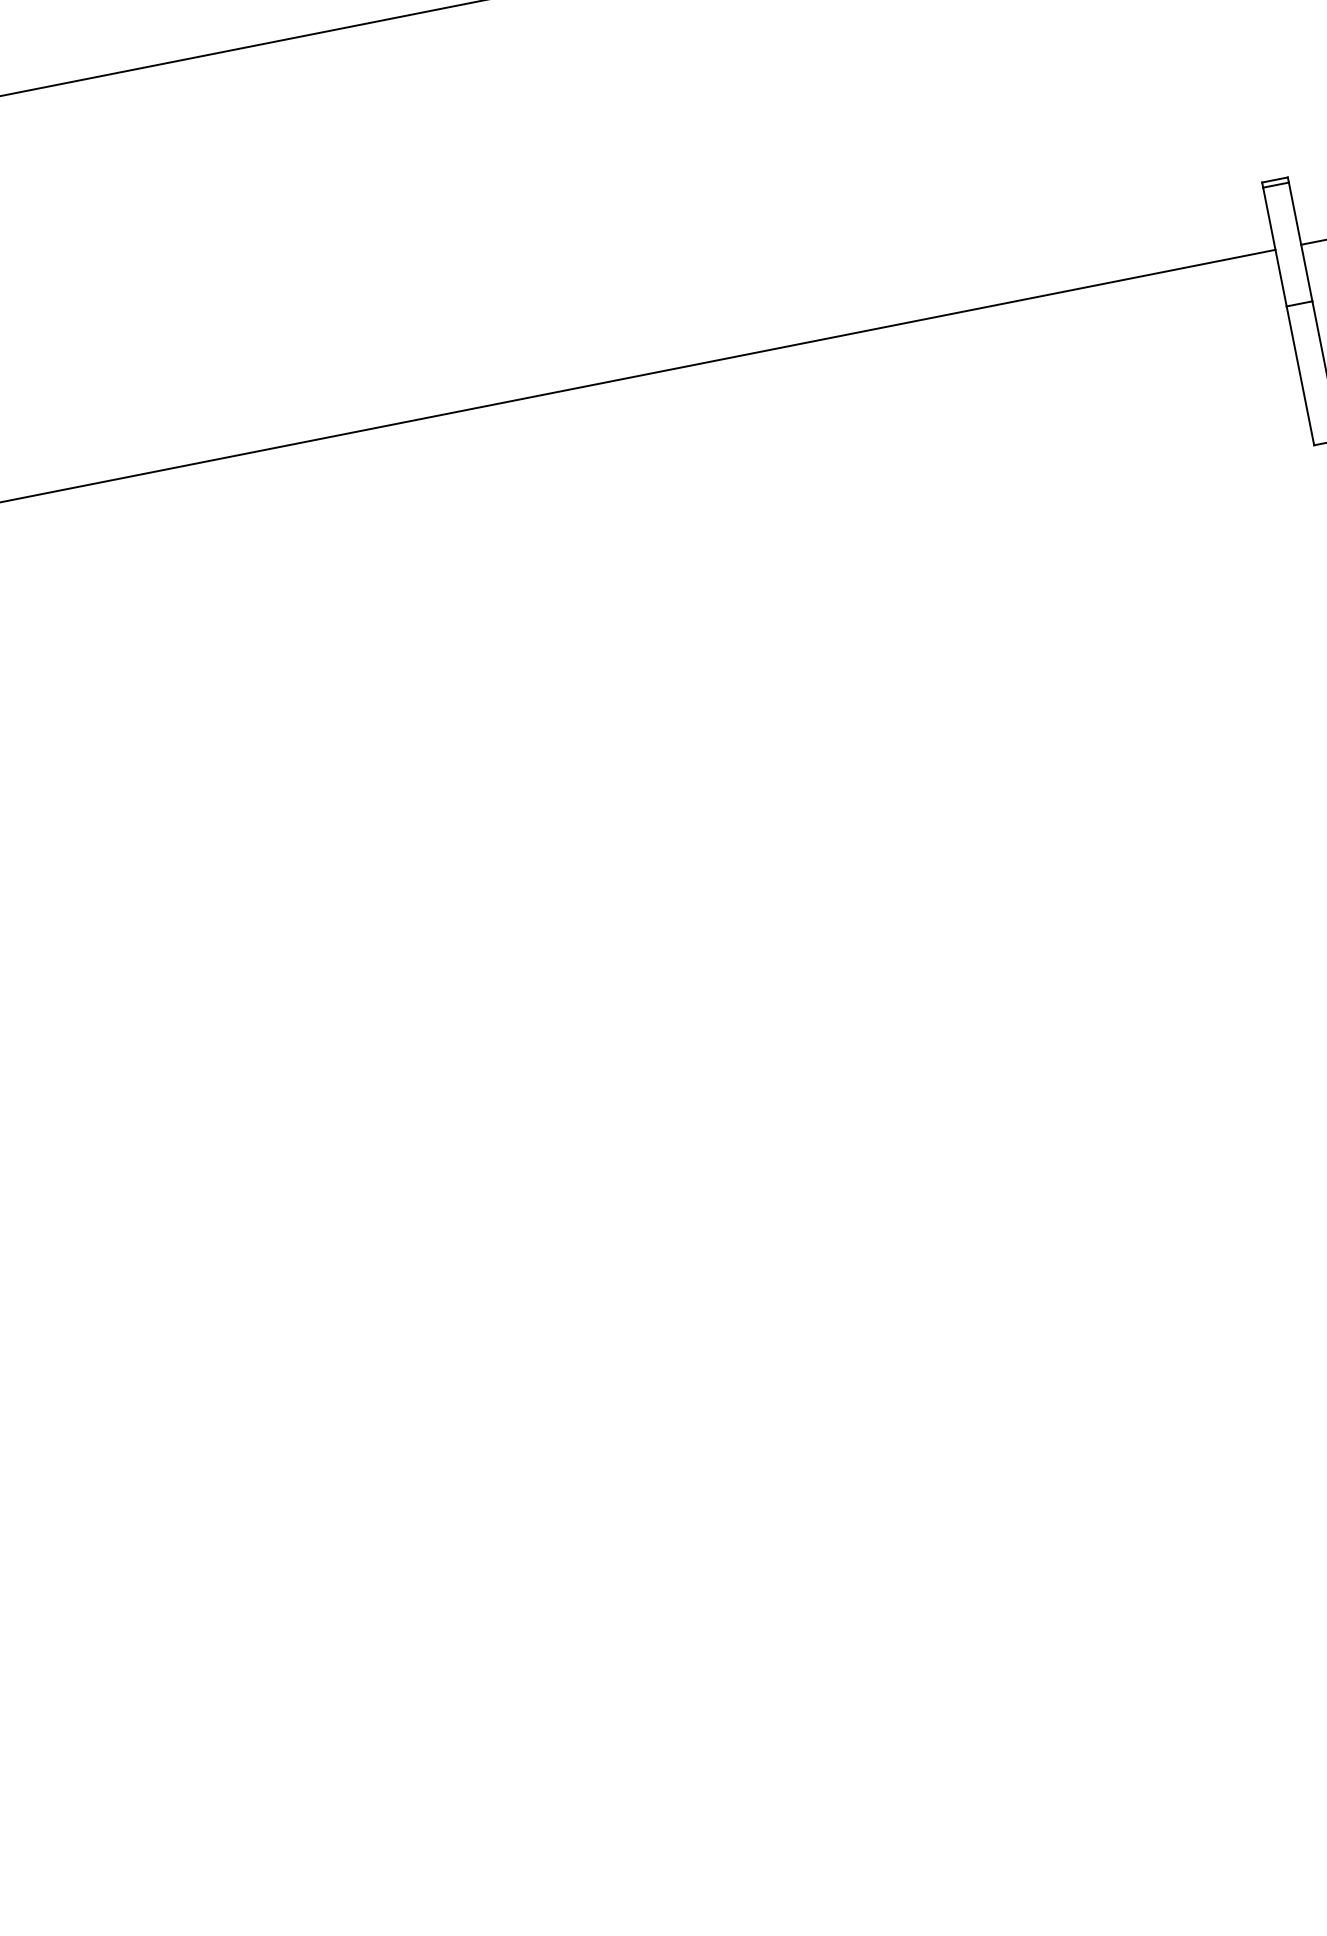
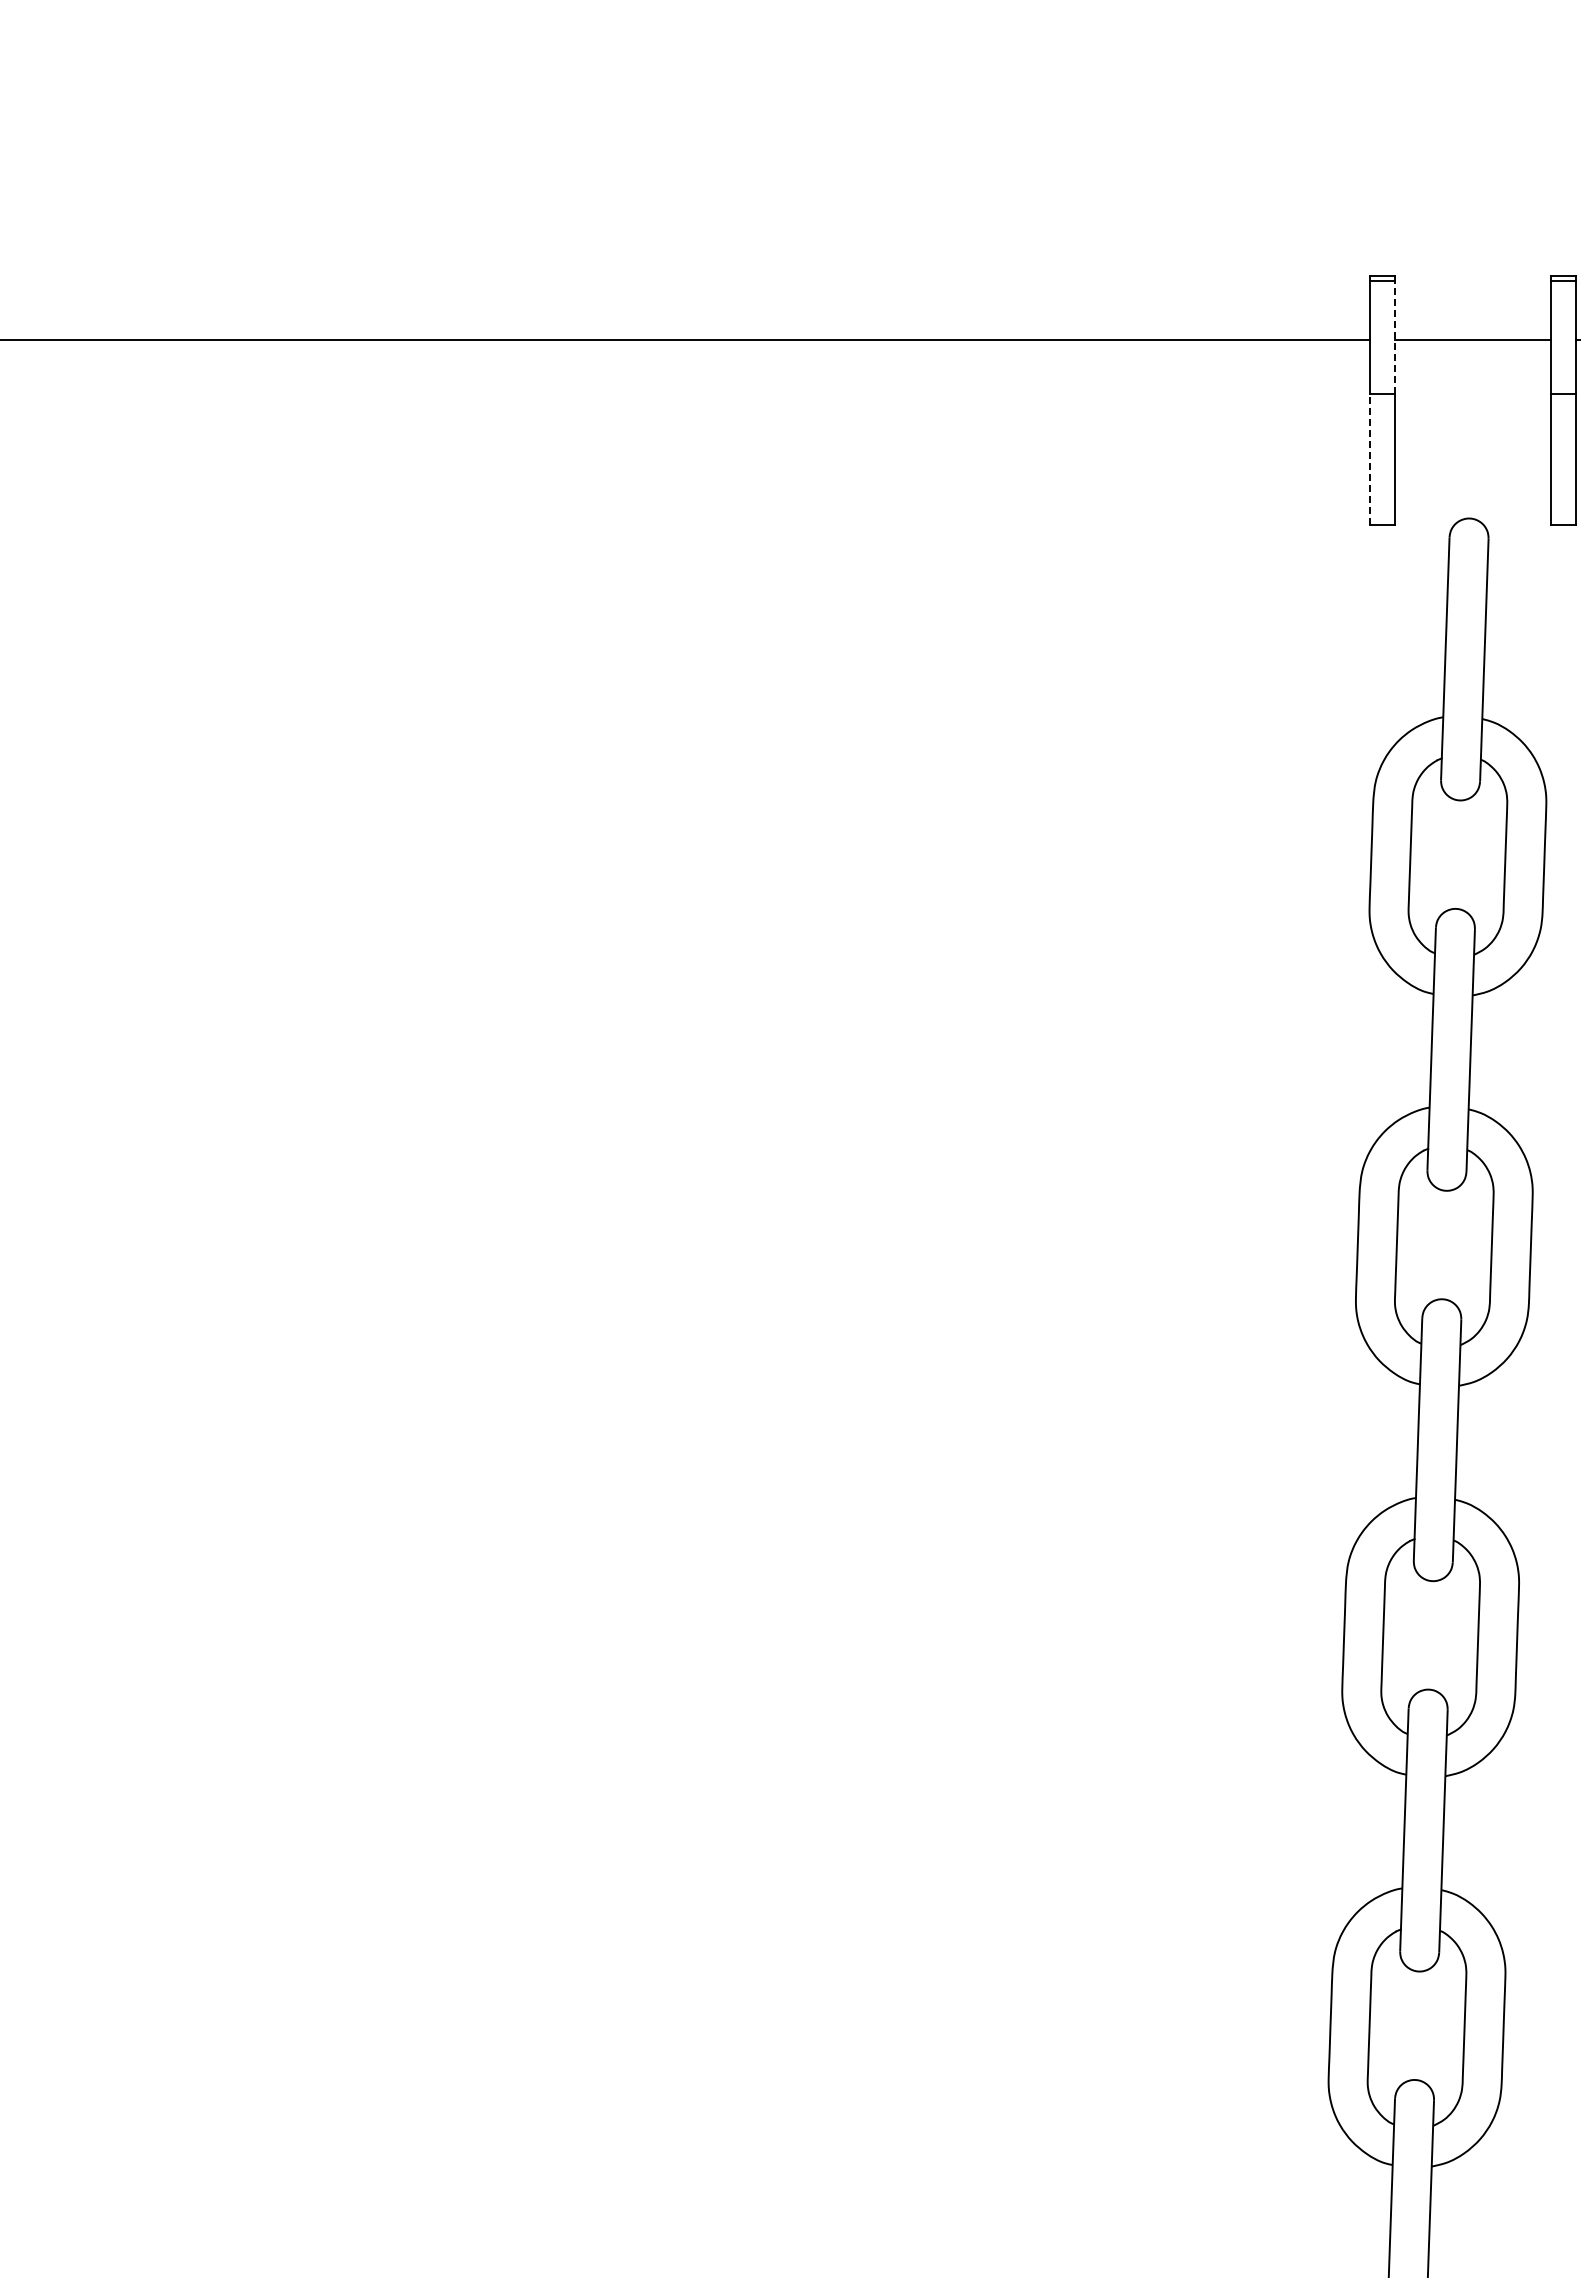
line: (1300, 241) -> (1394, 336), solid -> dashed
line: (1300, 375) -> (1370, 459), solid -> dashed

